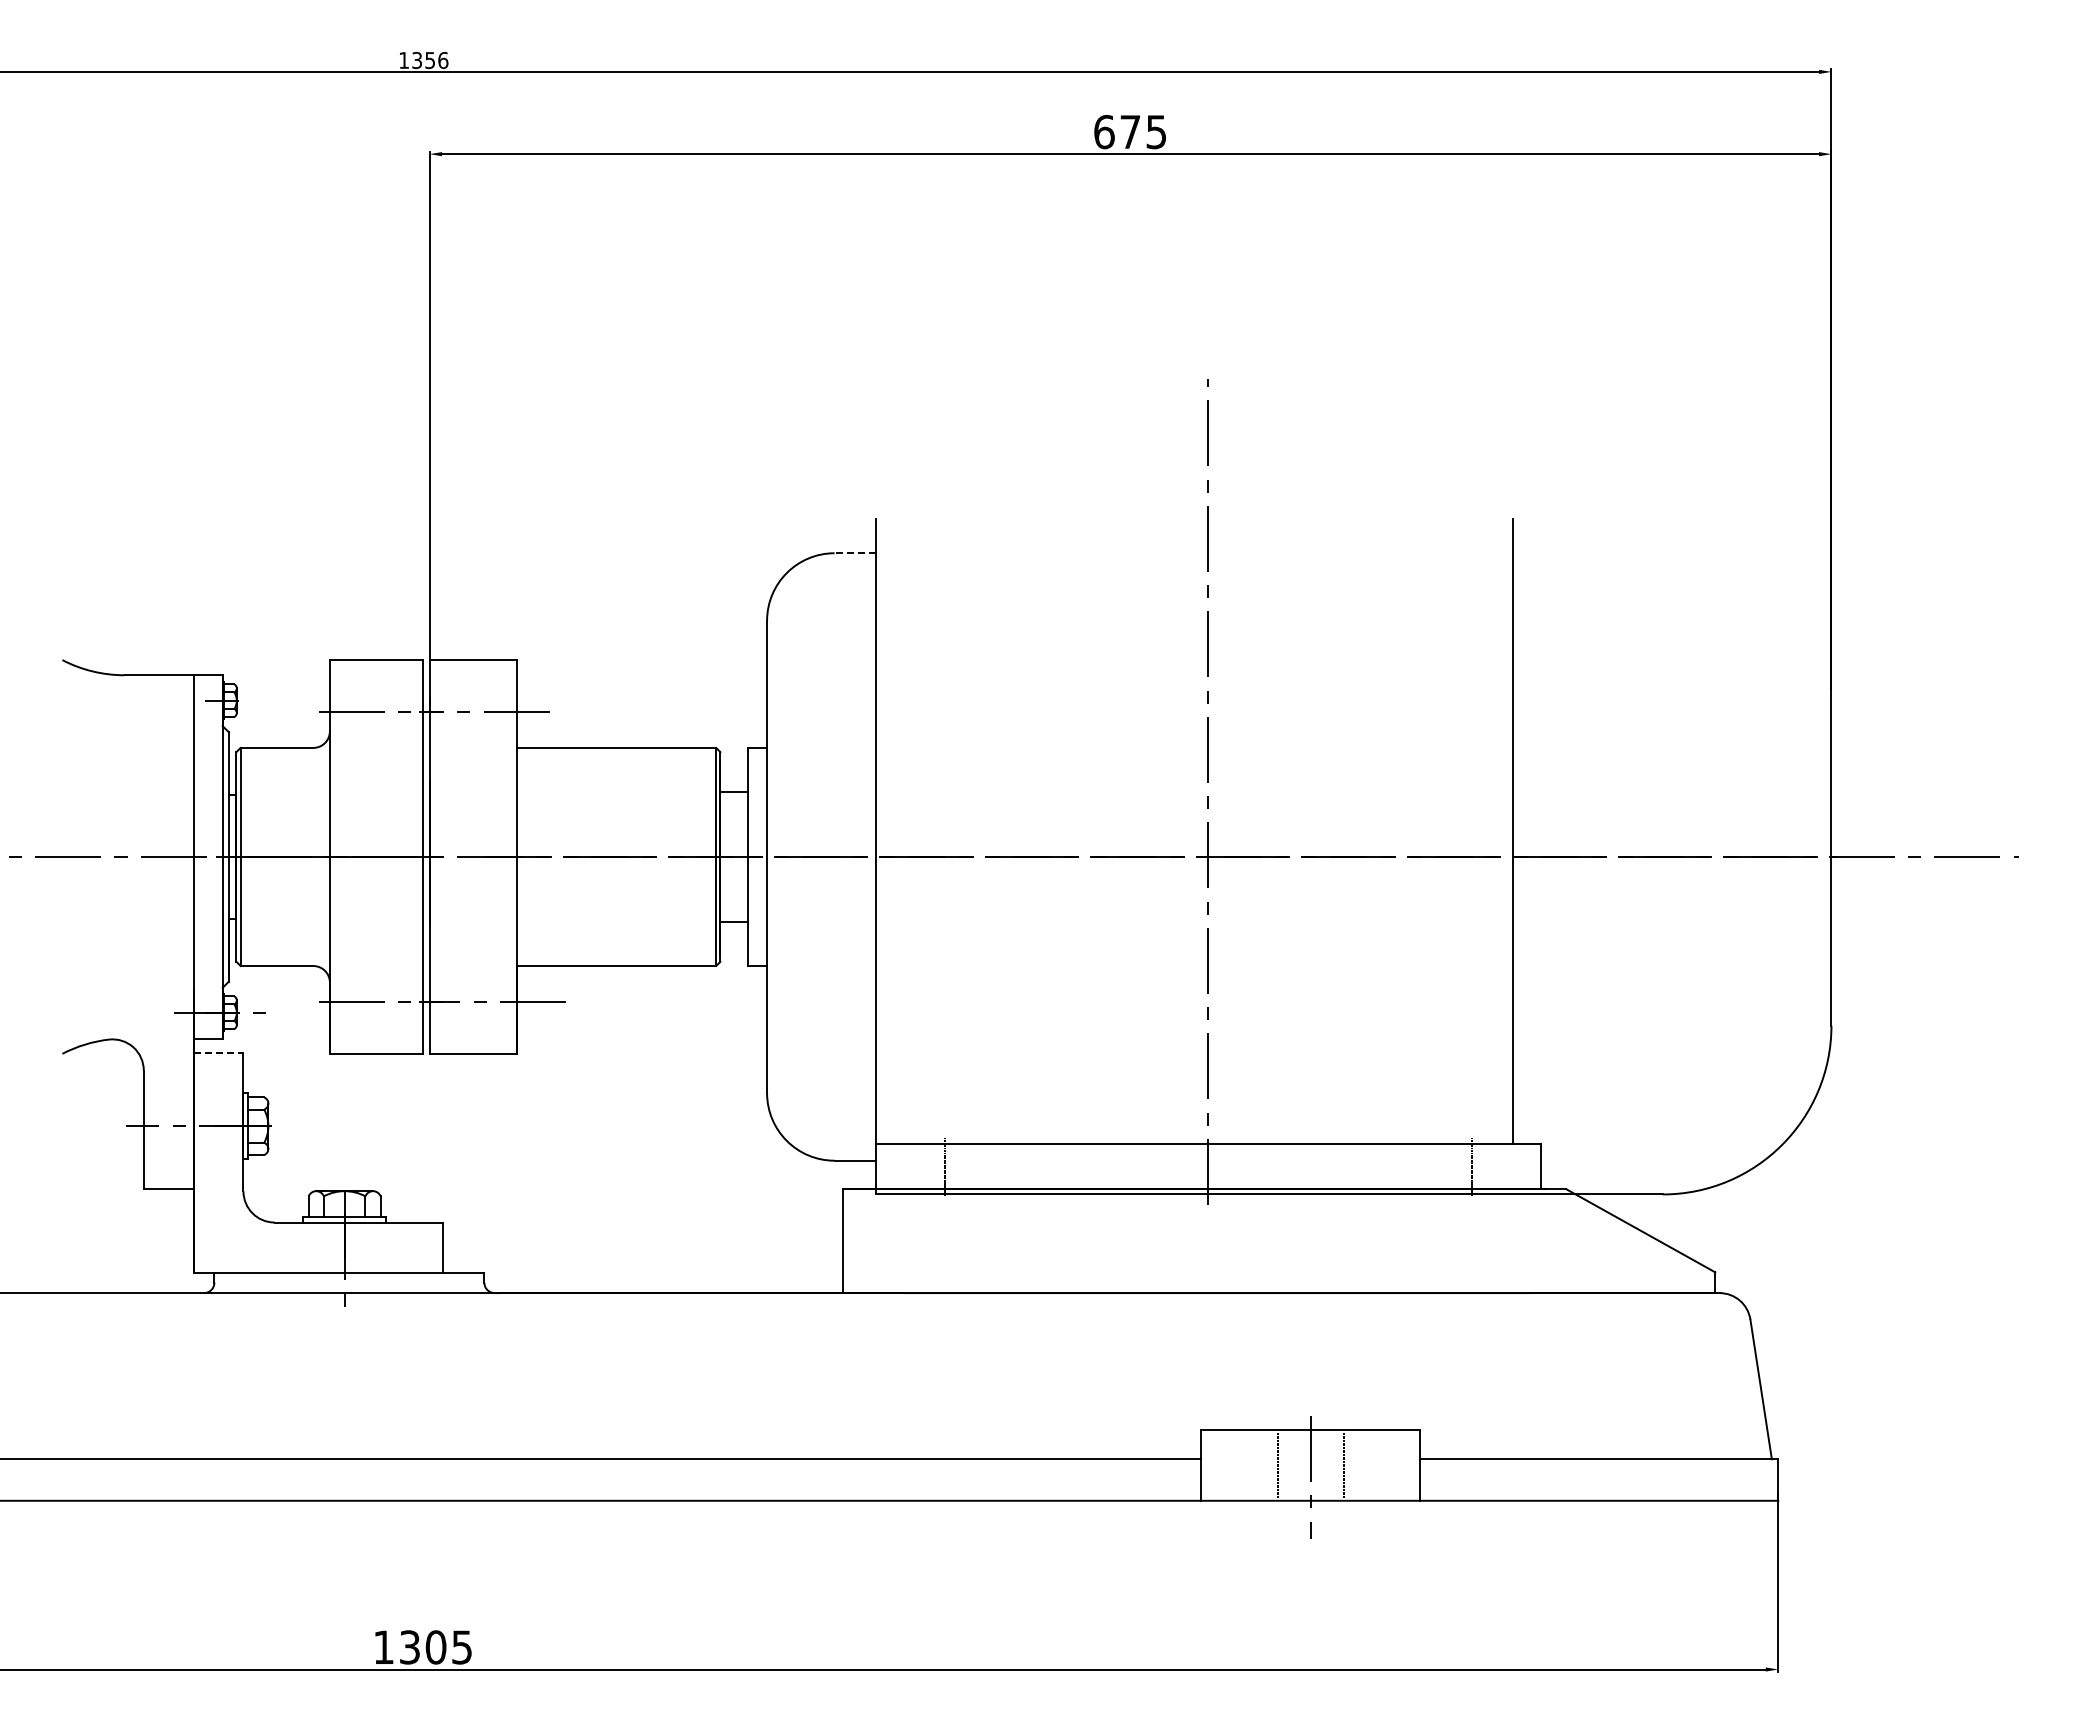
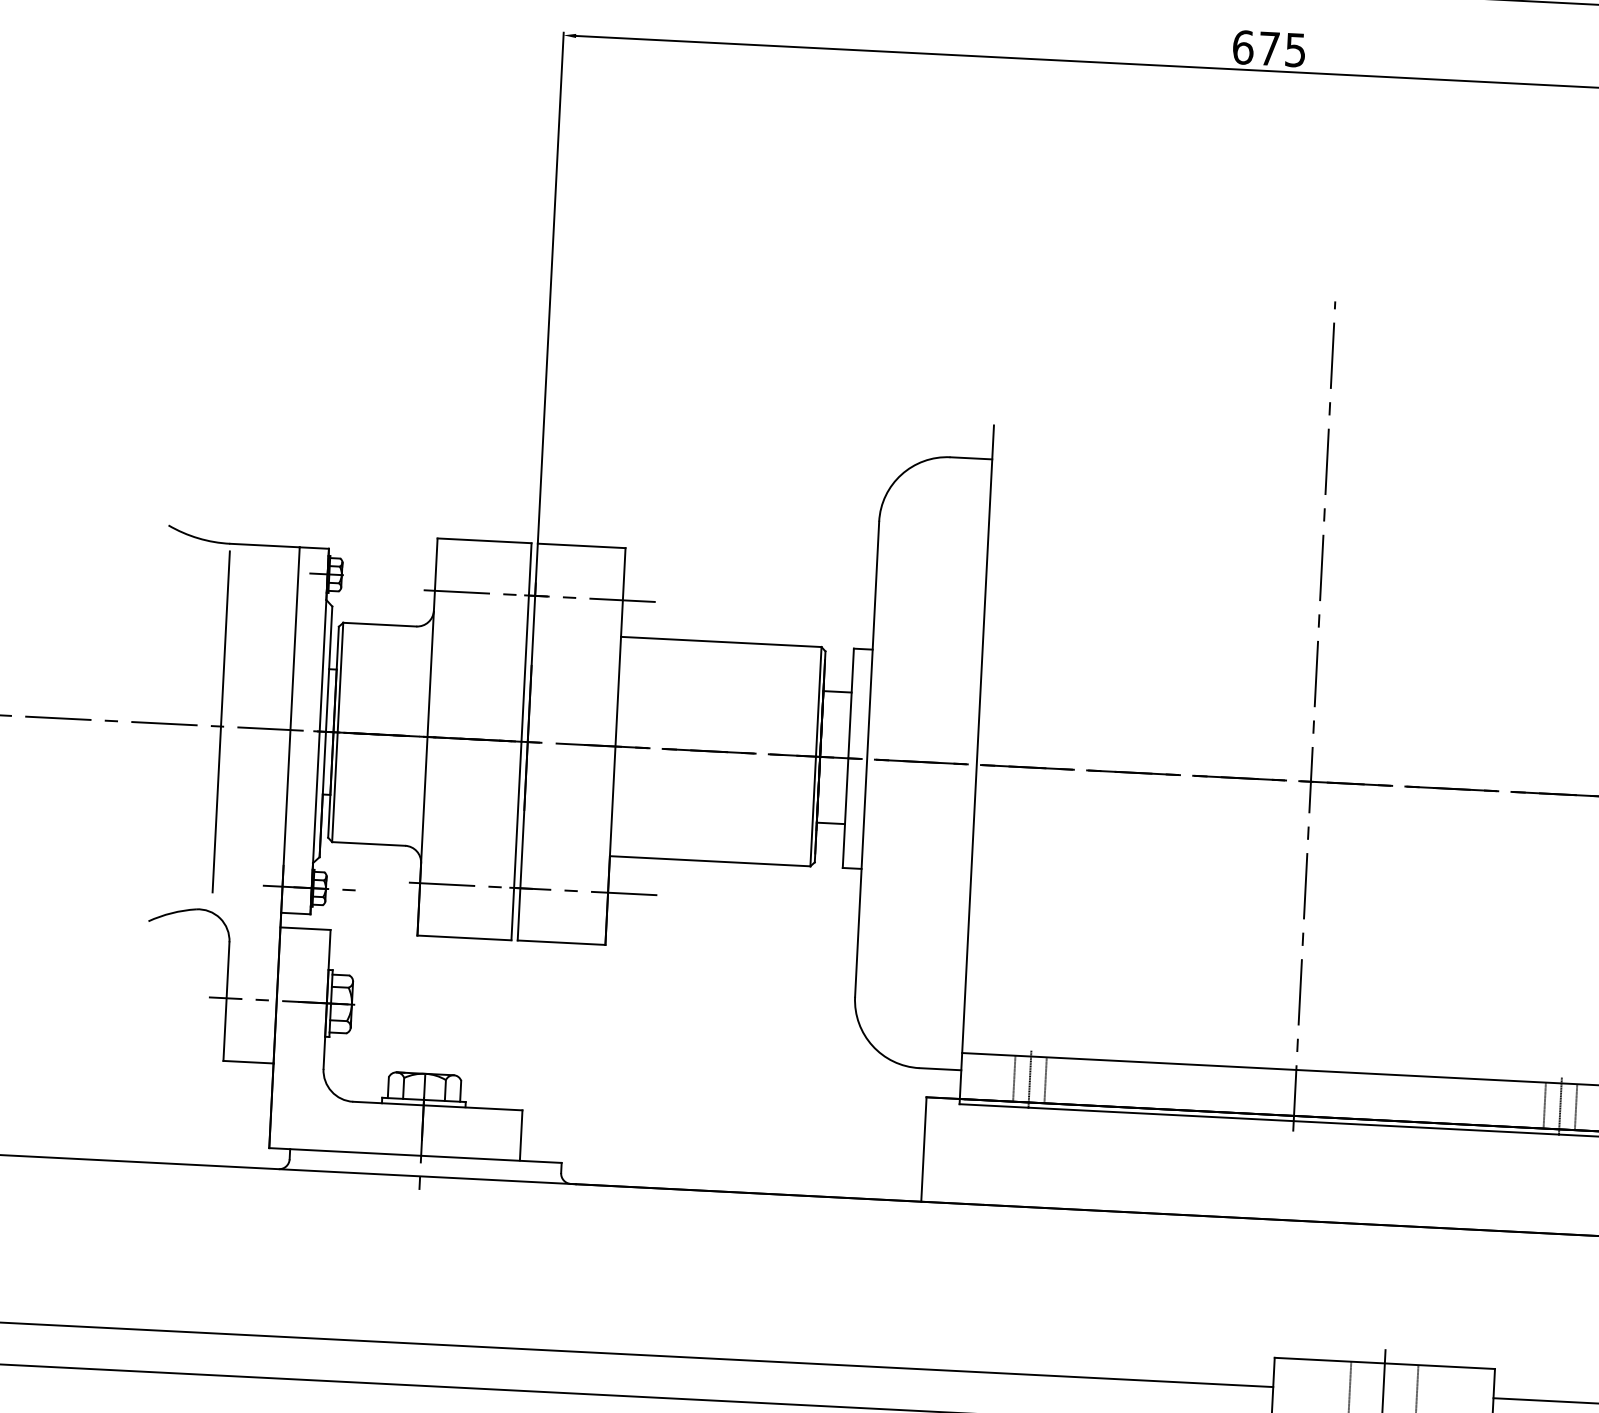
line: (855, 553) -> (971, 458), dashed -> solid
line: (124, 851) -> (221, 721), added
line: (218, 1053) -> (305, 928), dashed -> solid
line: (929, 1166) -> (1014, 1078), added
line: (960, 1166) -> (1045, 1080), added
line: (1456, 1166) -> (1544, 1105), added
line: (1487, 1166) -> (1575, 1107), added

